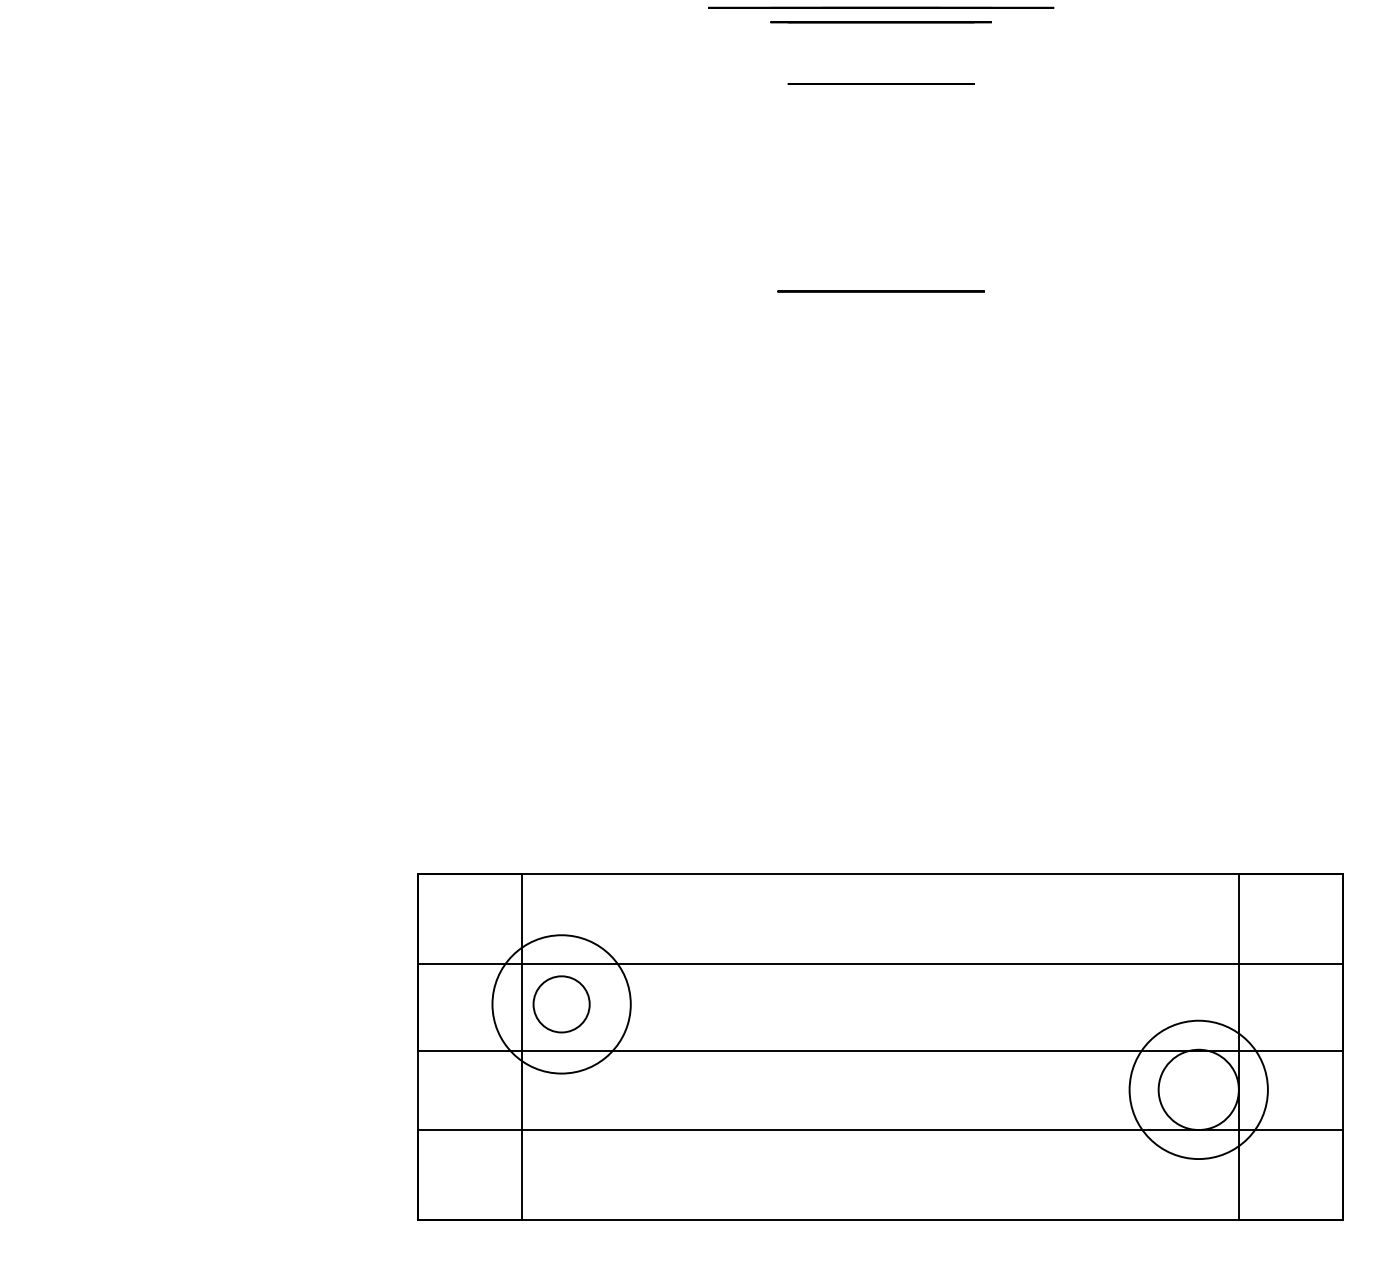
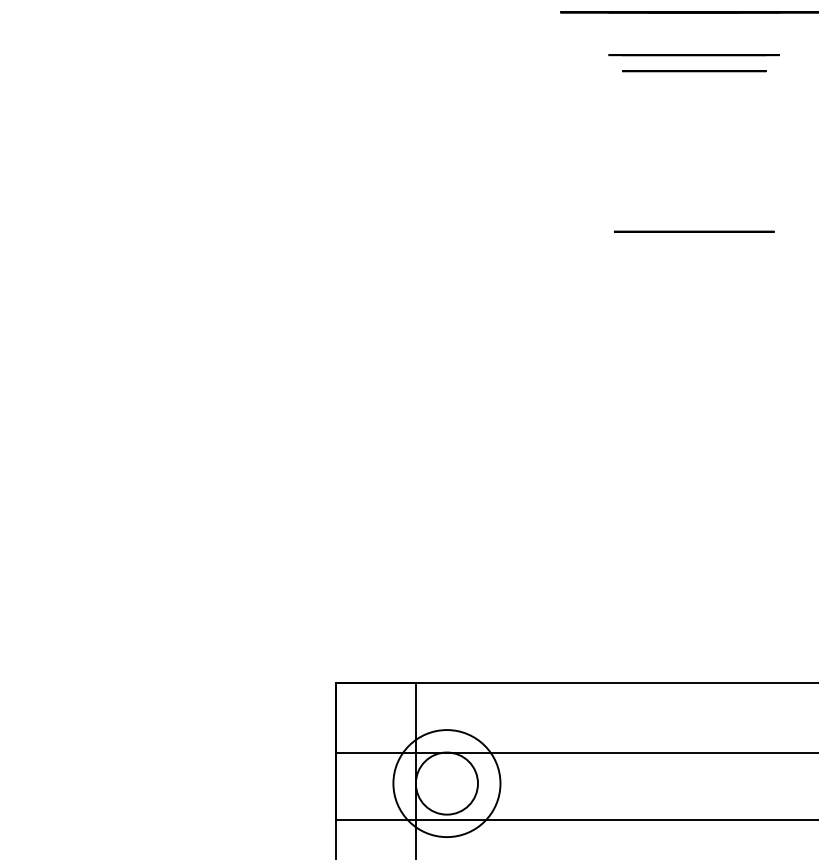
line: (880, 22) -> (693, 55), moved
circle: (561, 1004) -> (446, 783), size x1.43

